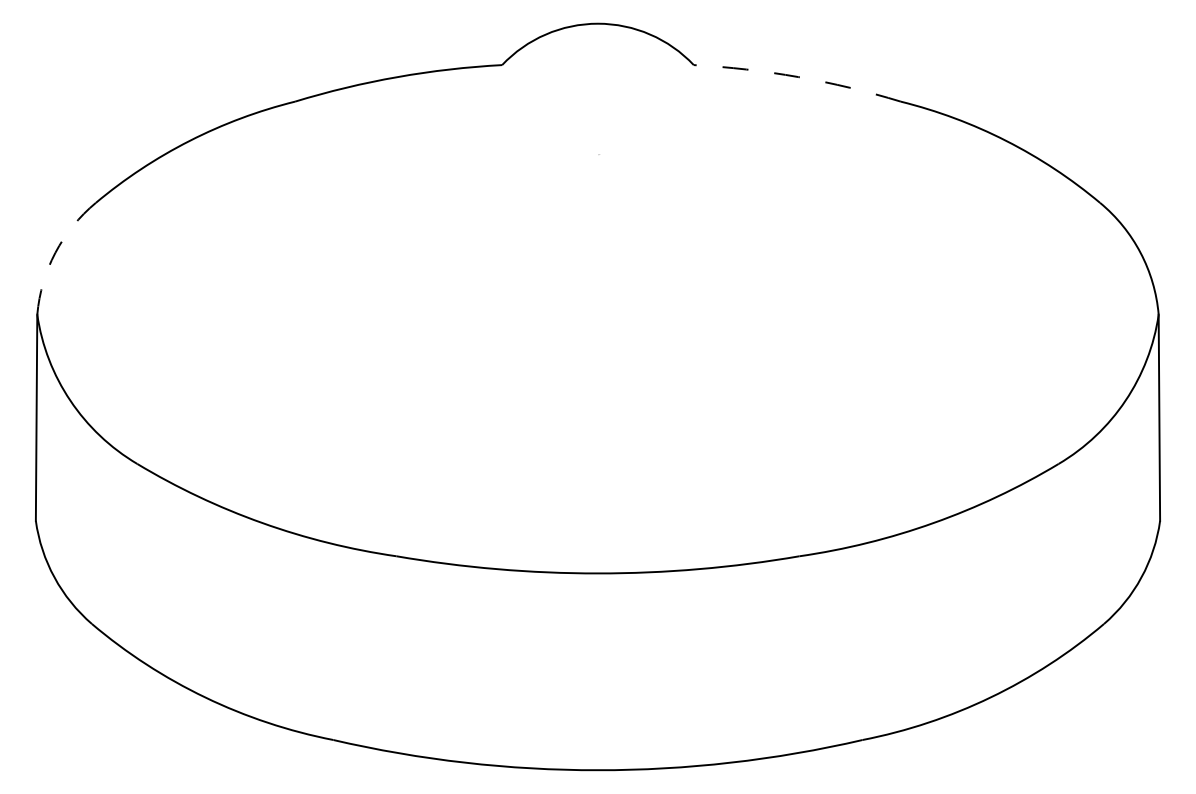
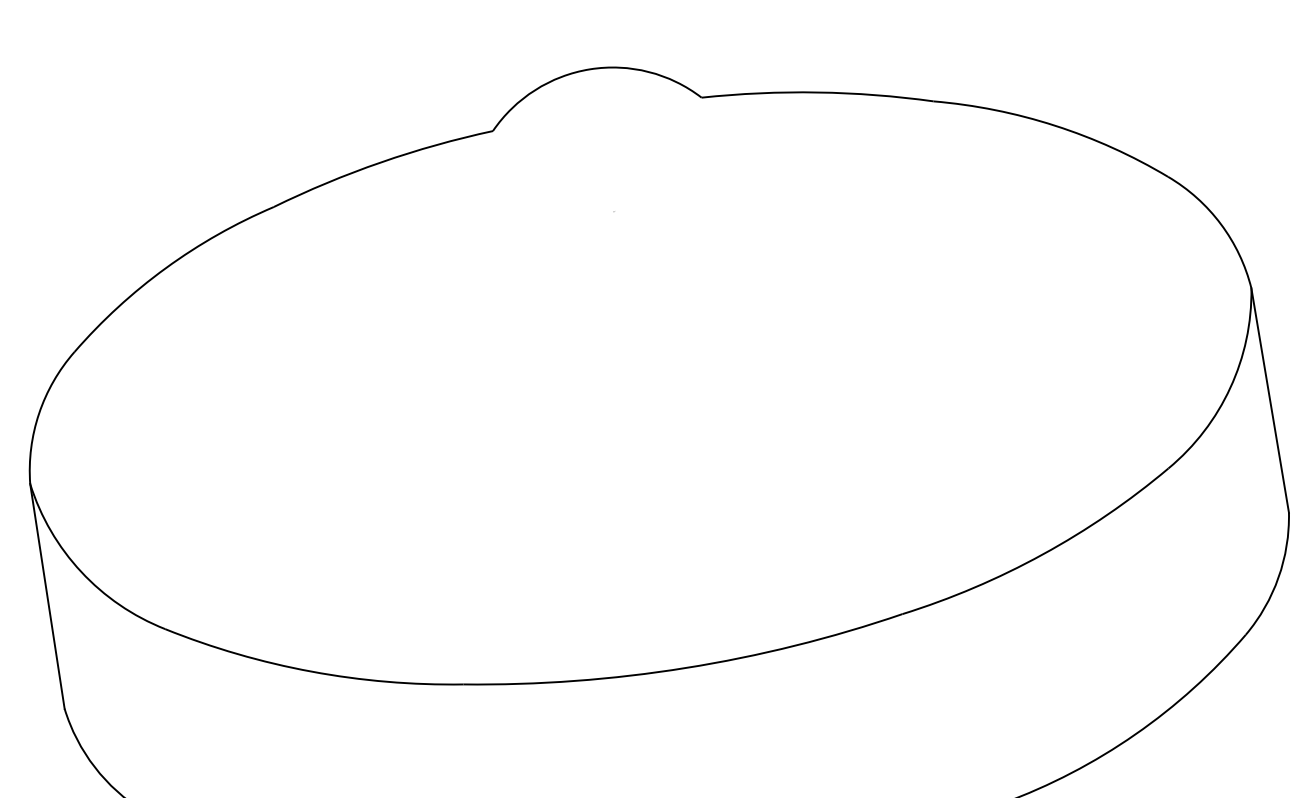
arc: (798, 77) -> (817, 92), dashed -> solid
arc: (55, 252) -> (39, 413), dashed -> solid

